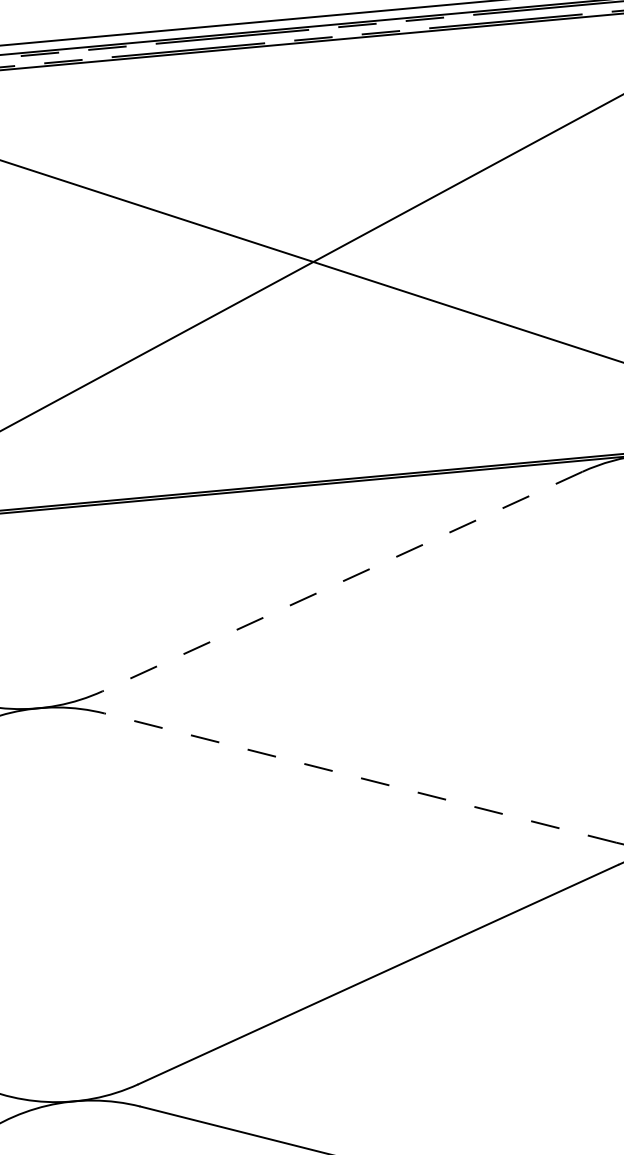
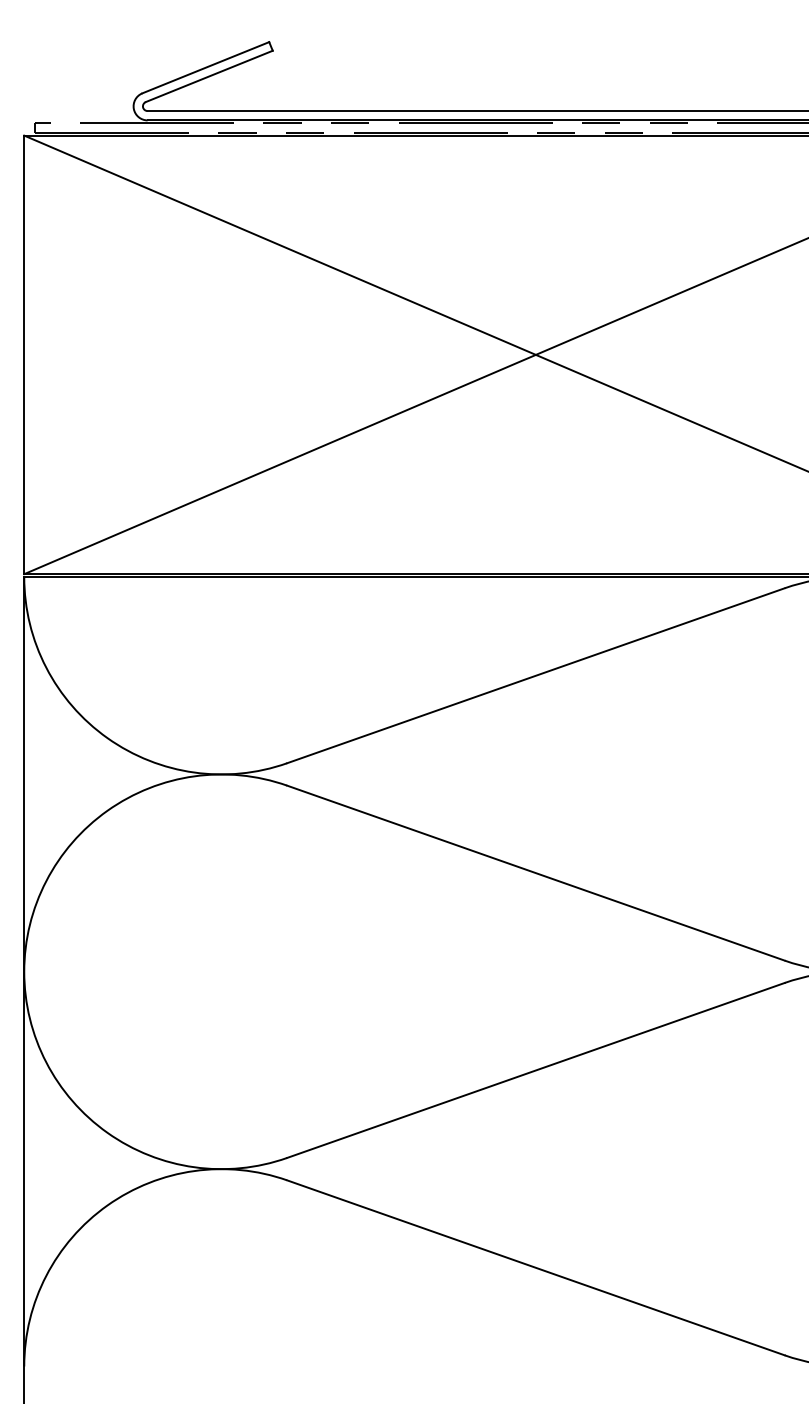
line: (342, 581) -> (535, 675), dashed -> solid
line: (360, 778) -> (535, 873), dashed -> solid

